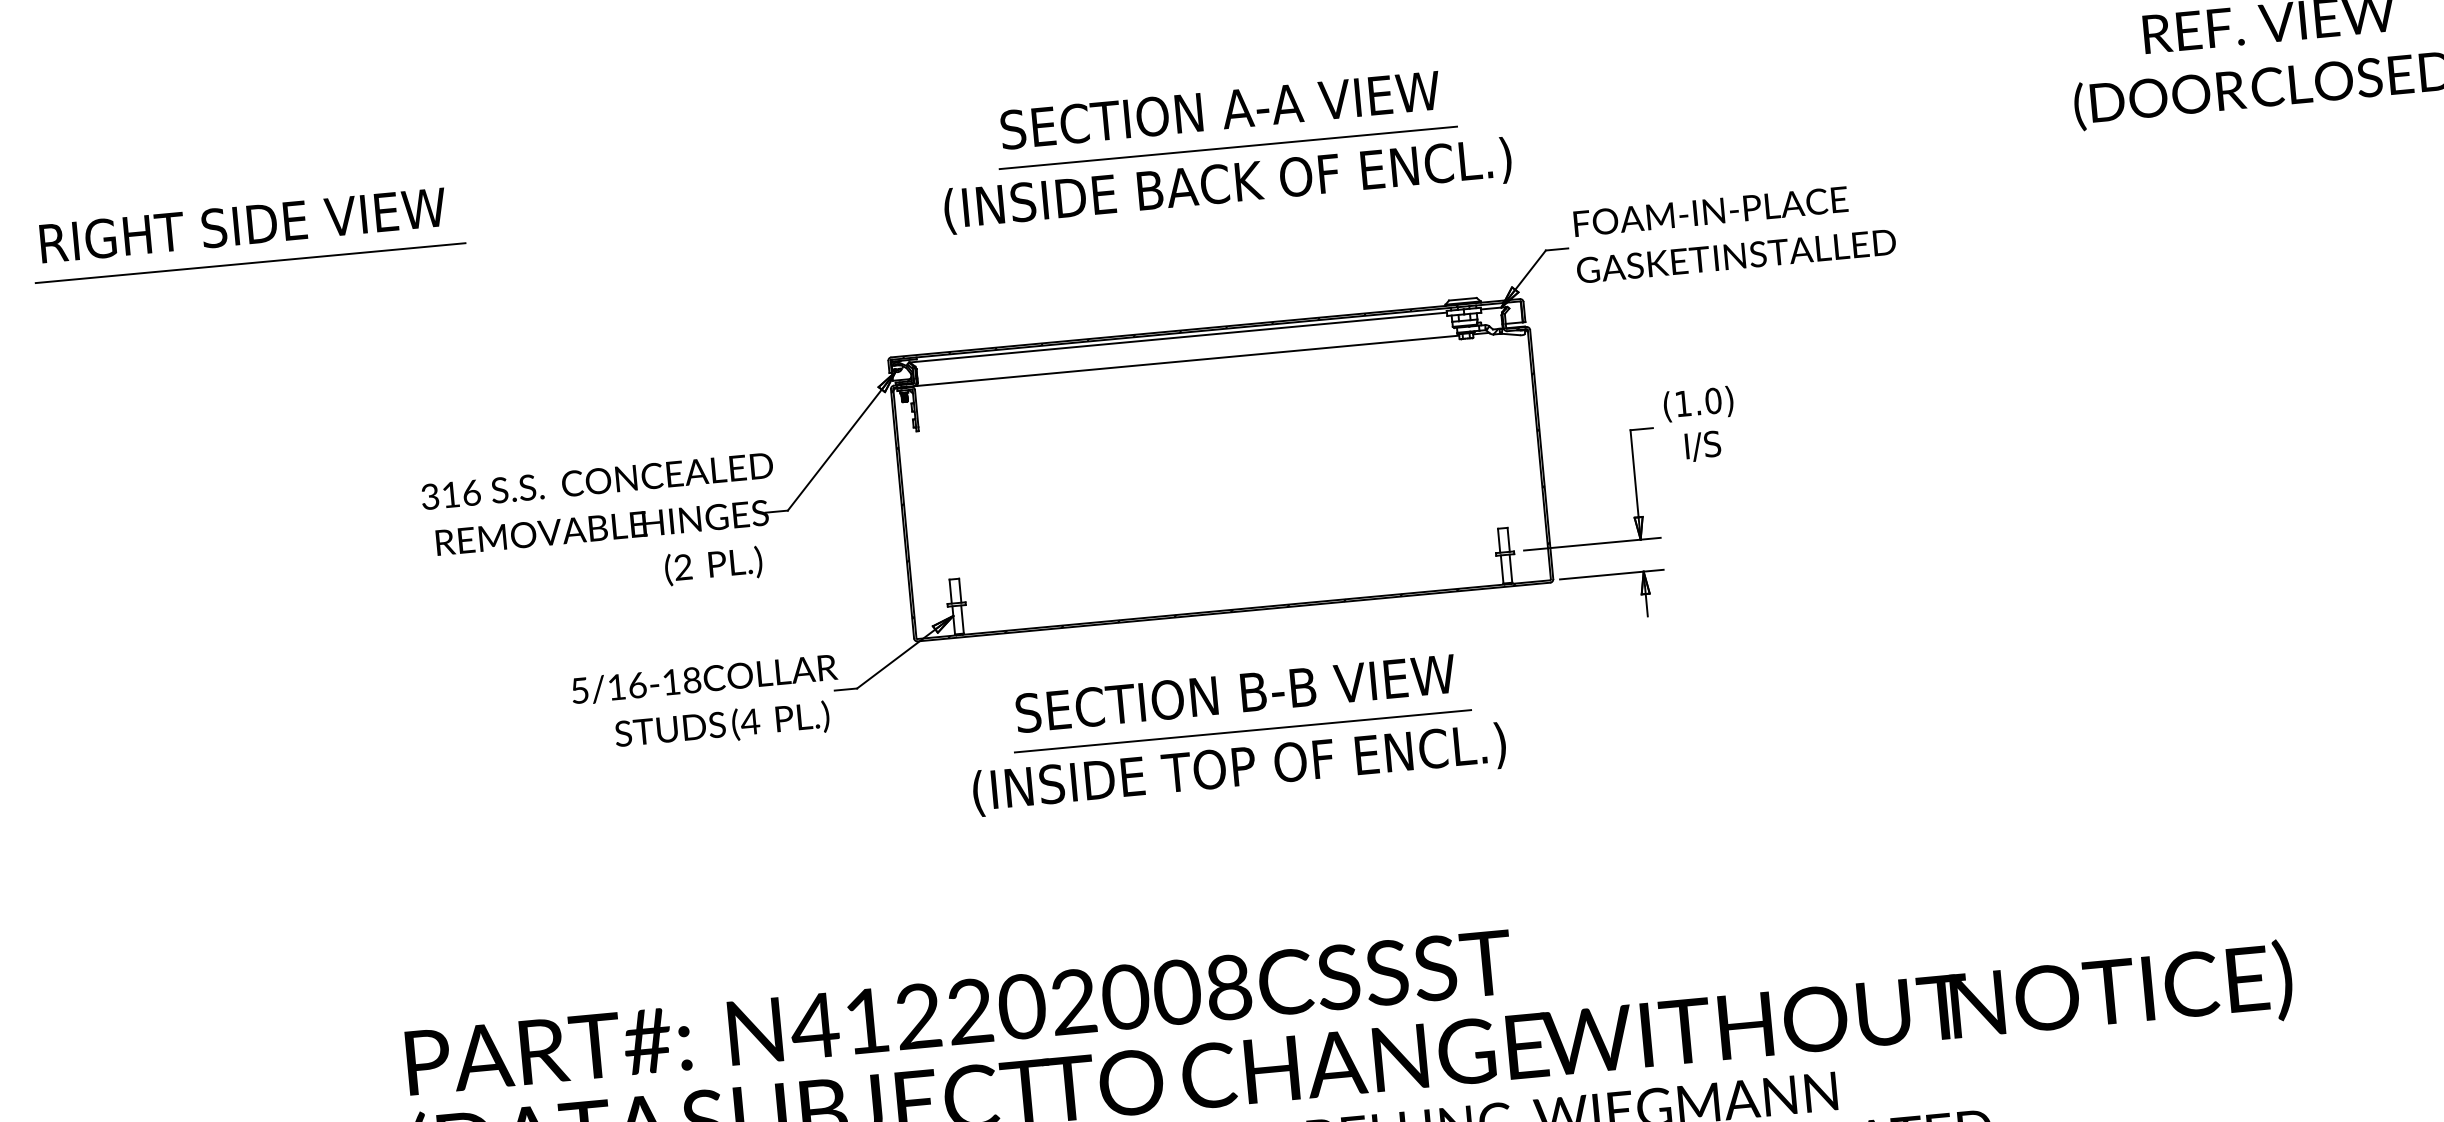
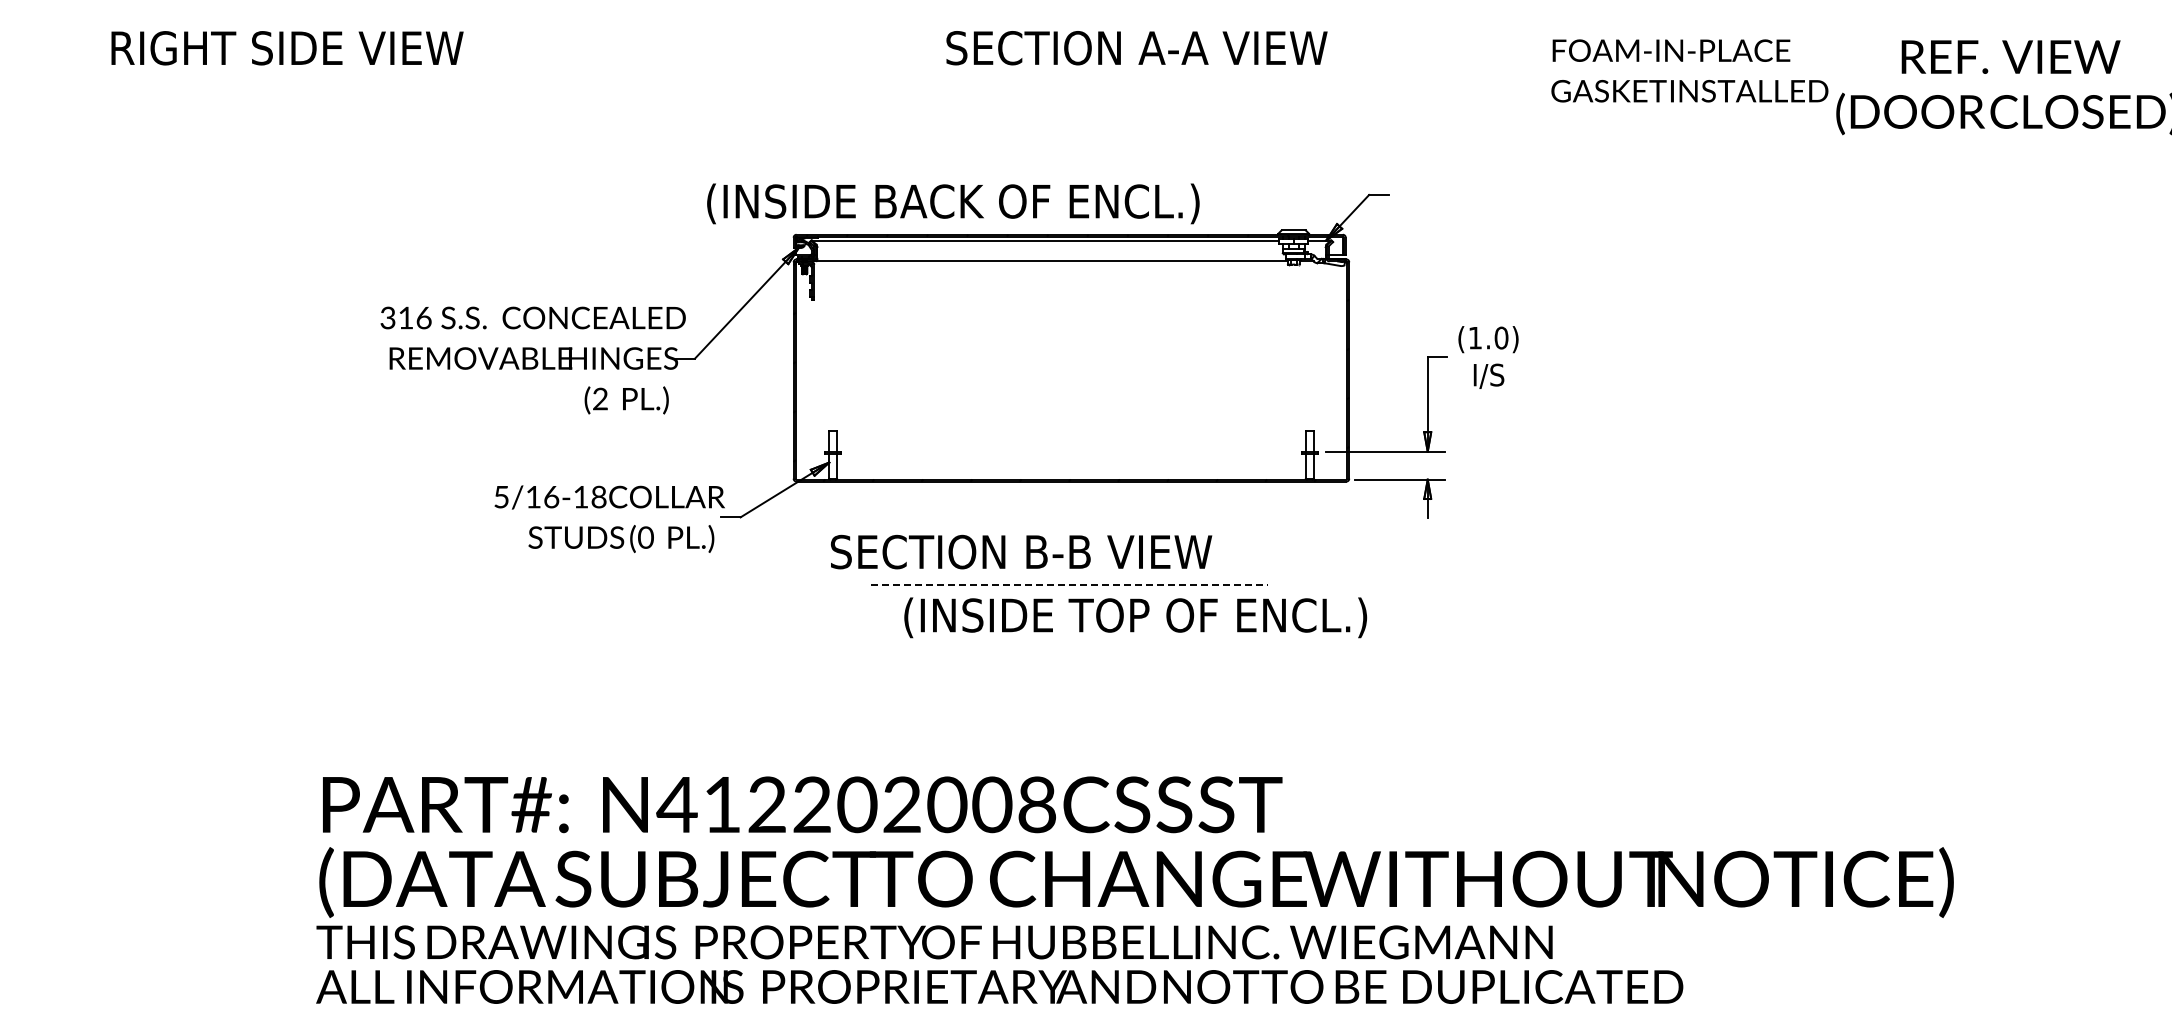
text: (1220, 110) -> (1136, 48), moved
line: (1228, 148) -> (1103, 81), removed
text: (1228, 185) -> (953, 203), moved
text: (243, 225) -> (287, 48), moved
text: (1733, 232) -> (1689, 70), moved
line: (250, 263) -> (251, 102), removed
text: (1235, 692) -> (1021, 551), moved
text: (749, 721) -> (645, 537), (4 -> (0
line: (1243, 731) -> (1070, 585), solid -> dashed
text: (1239, 769) -> (1135, 617), moved

